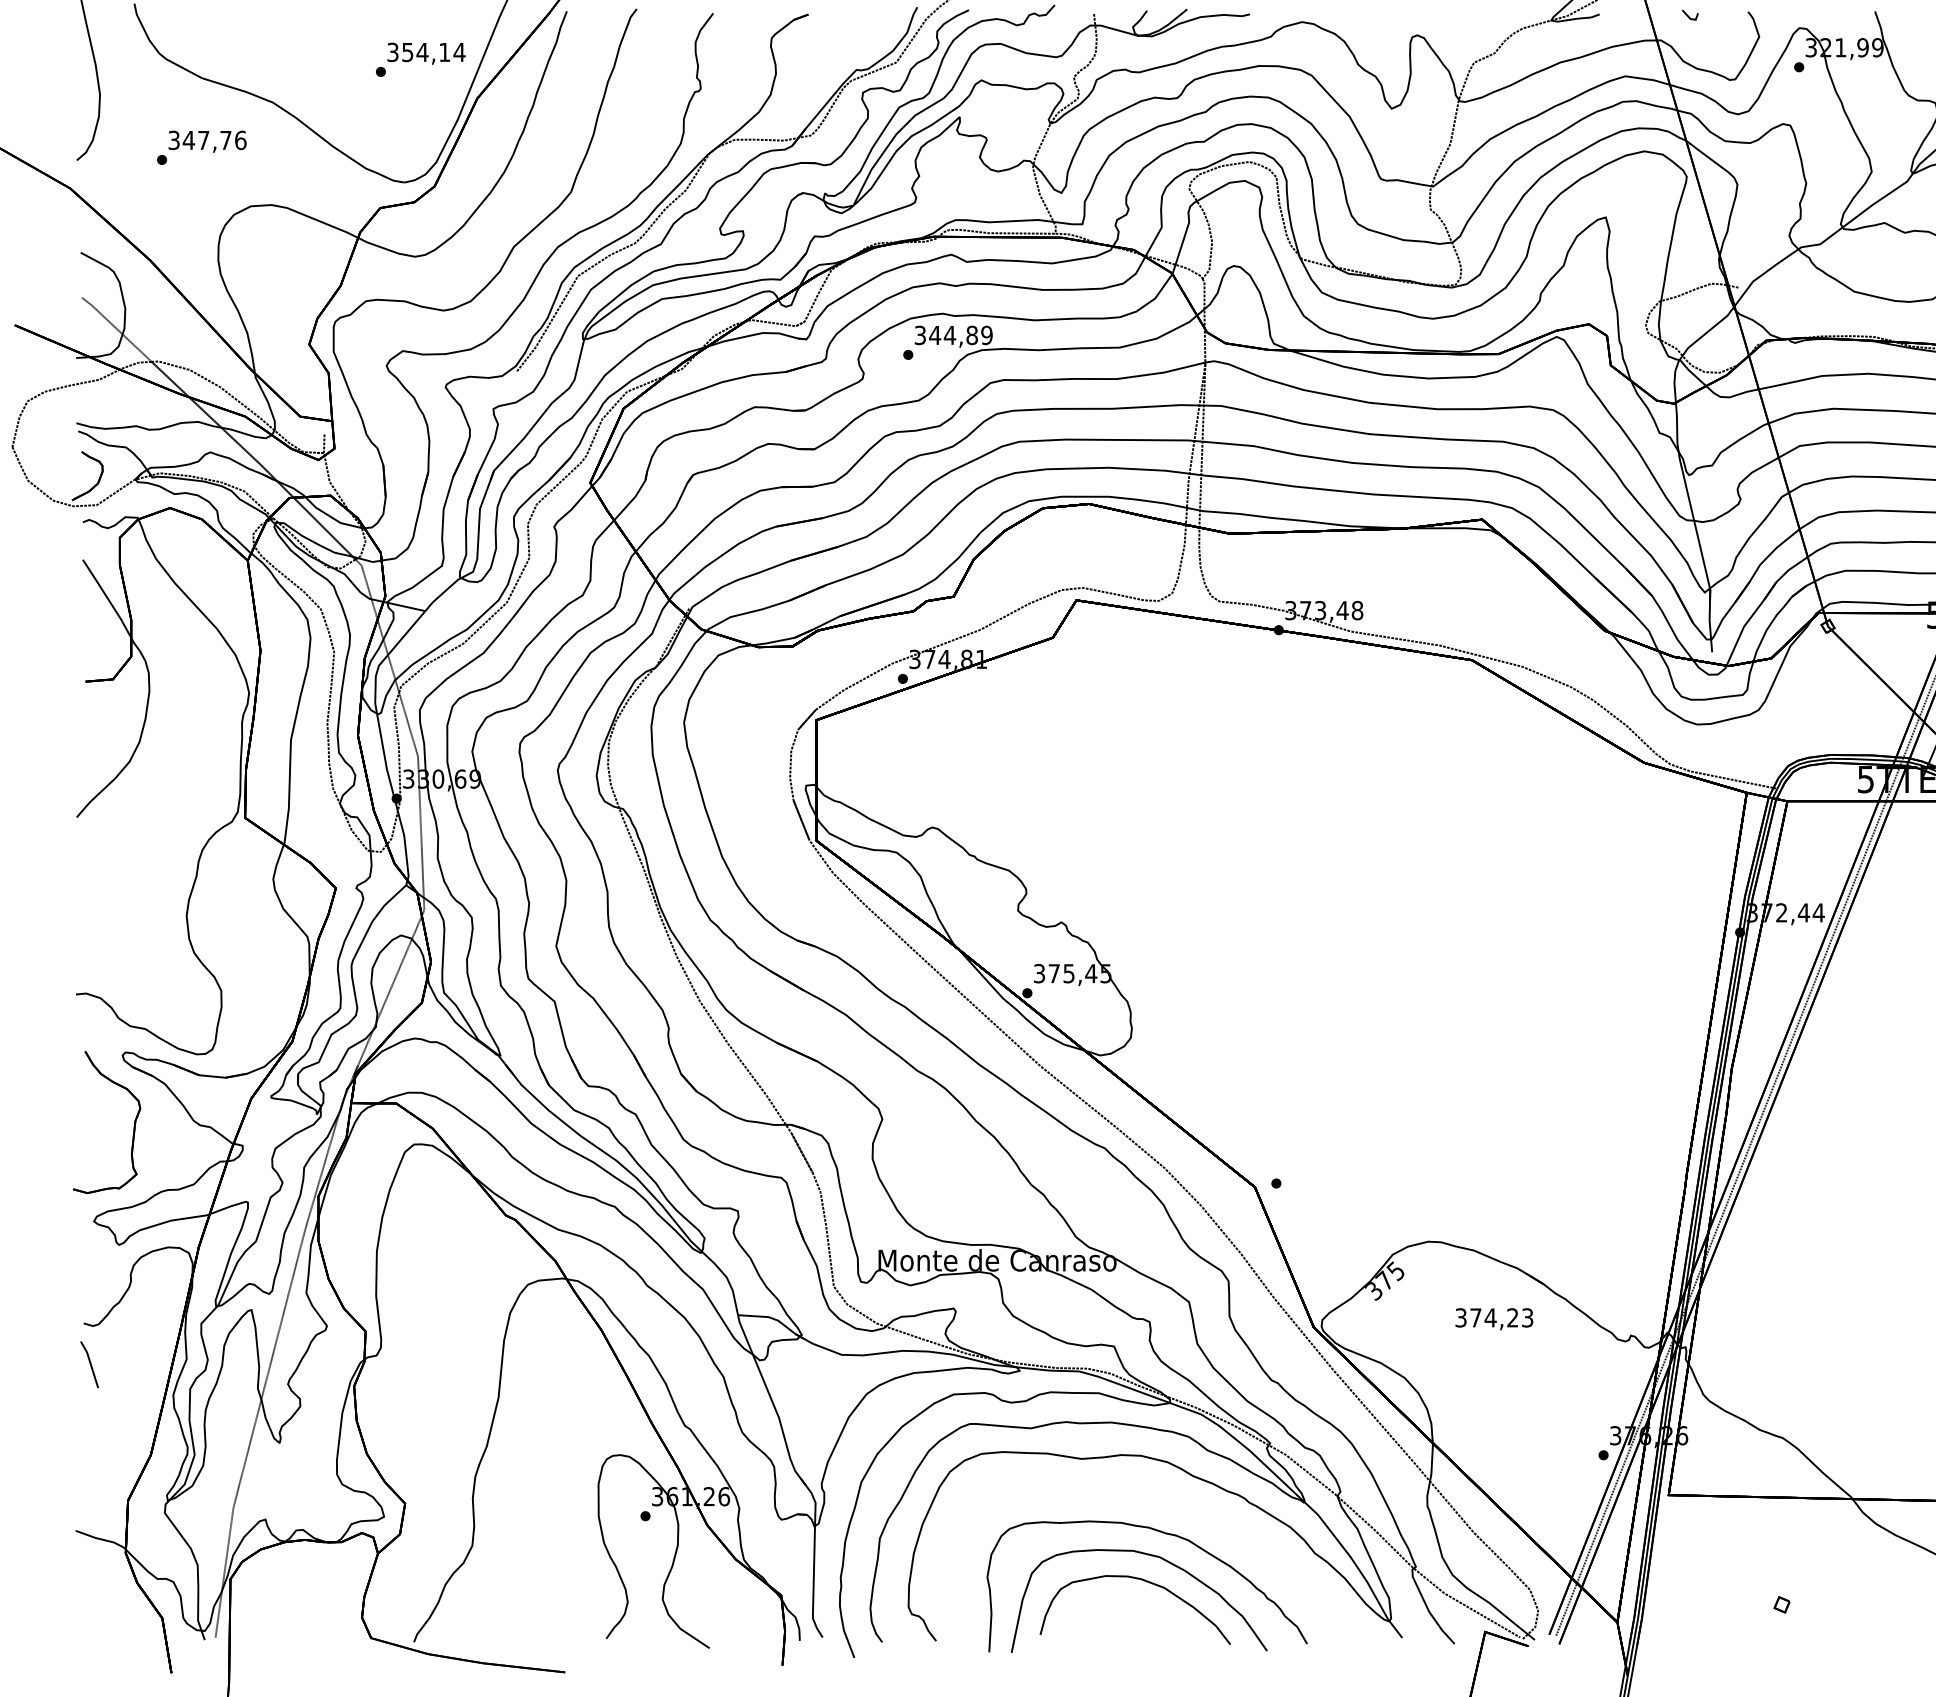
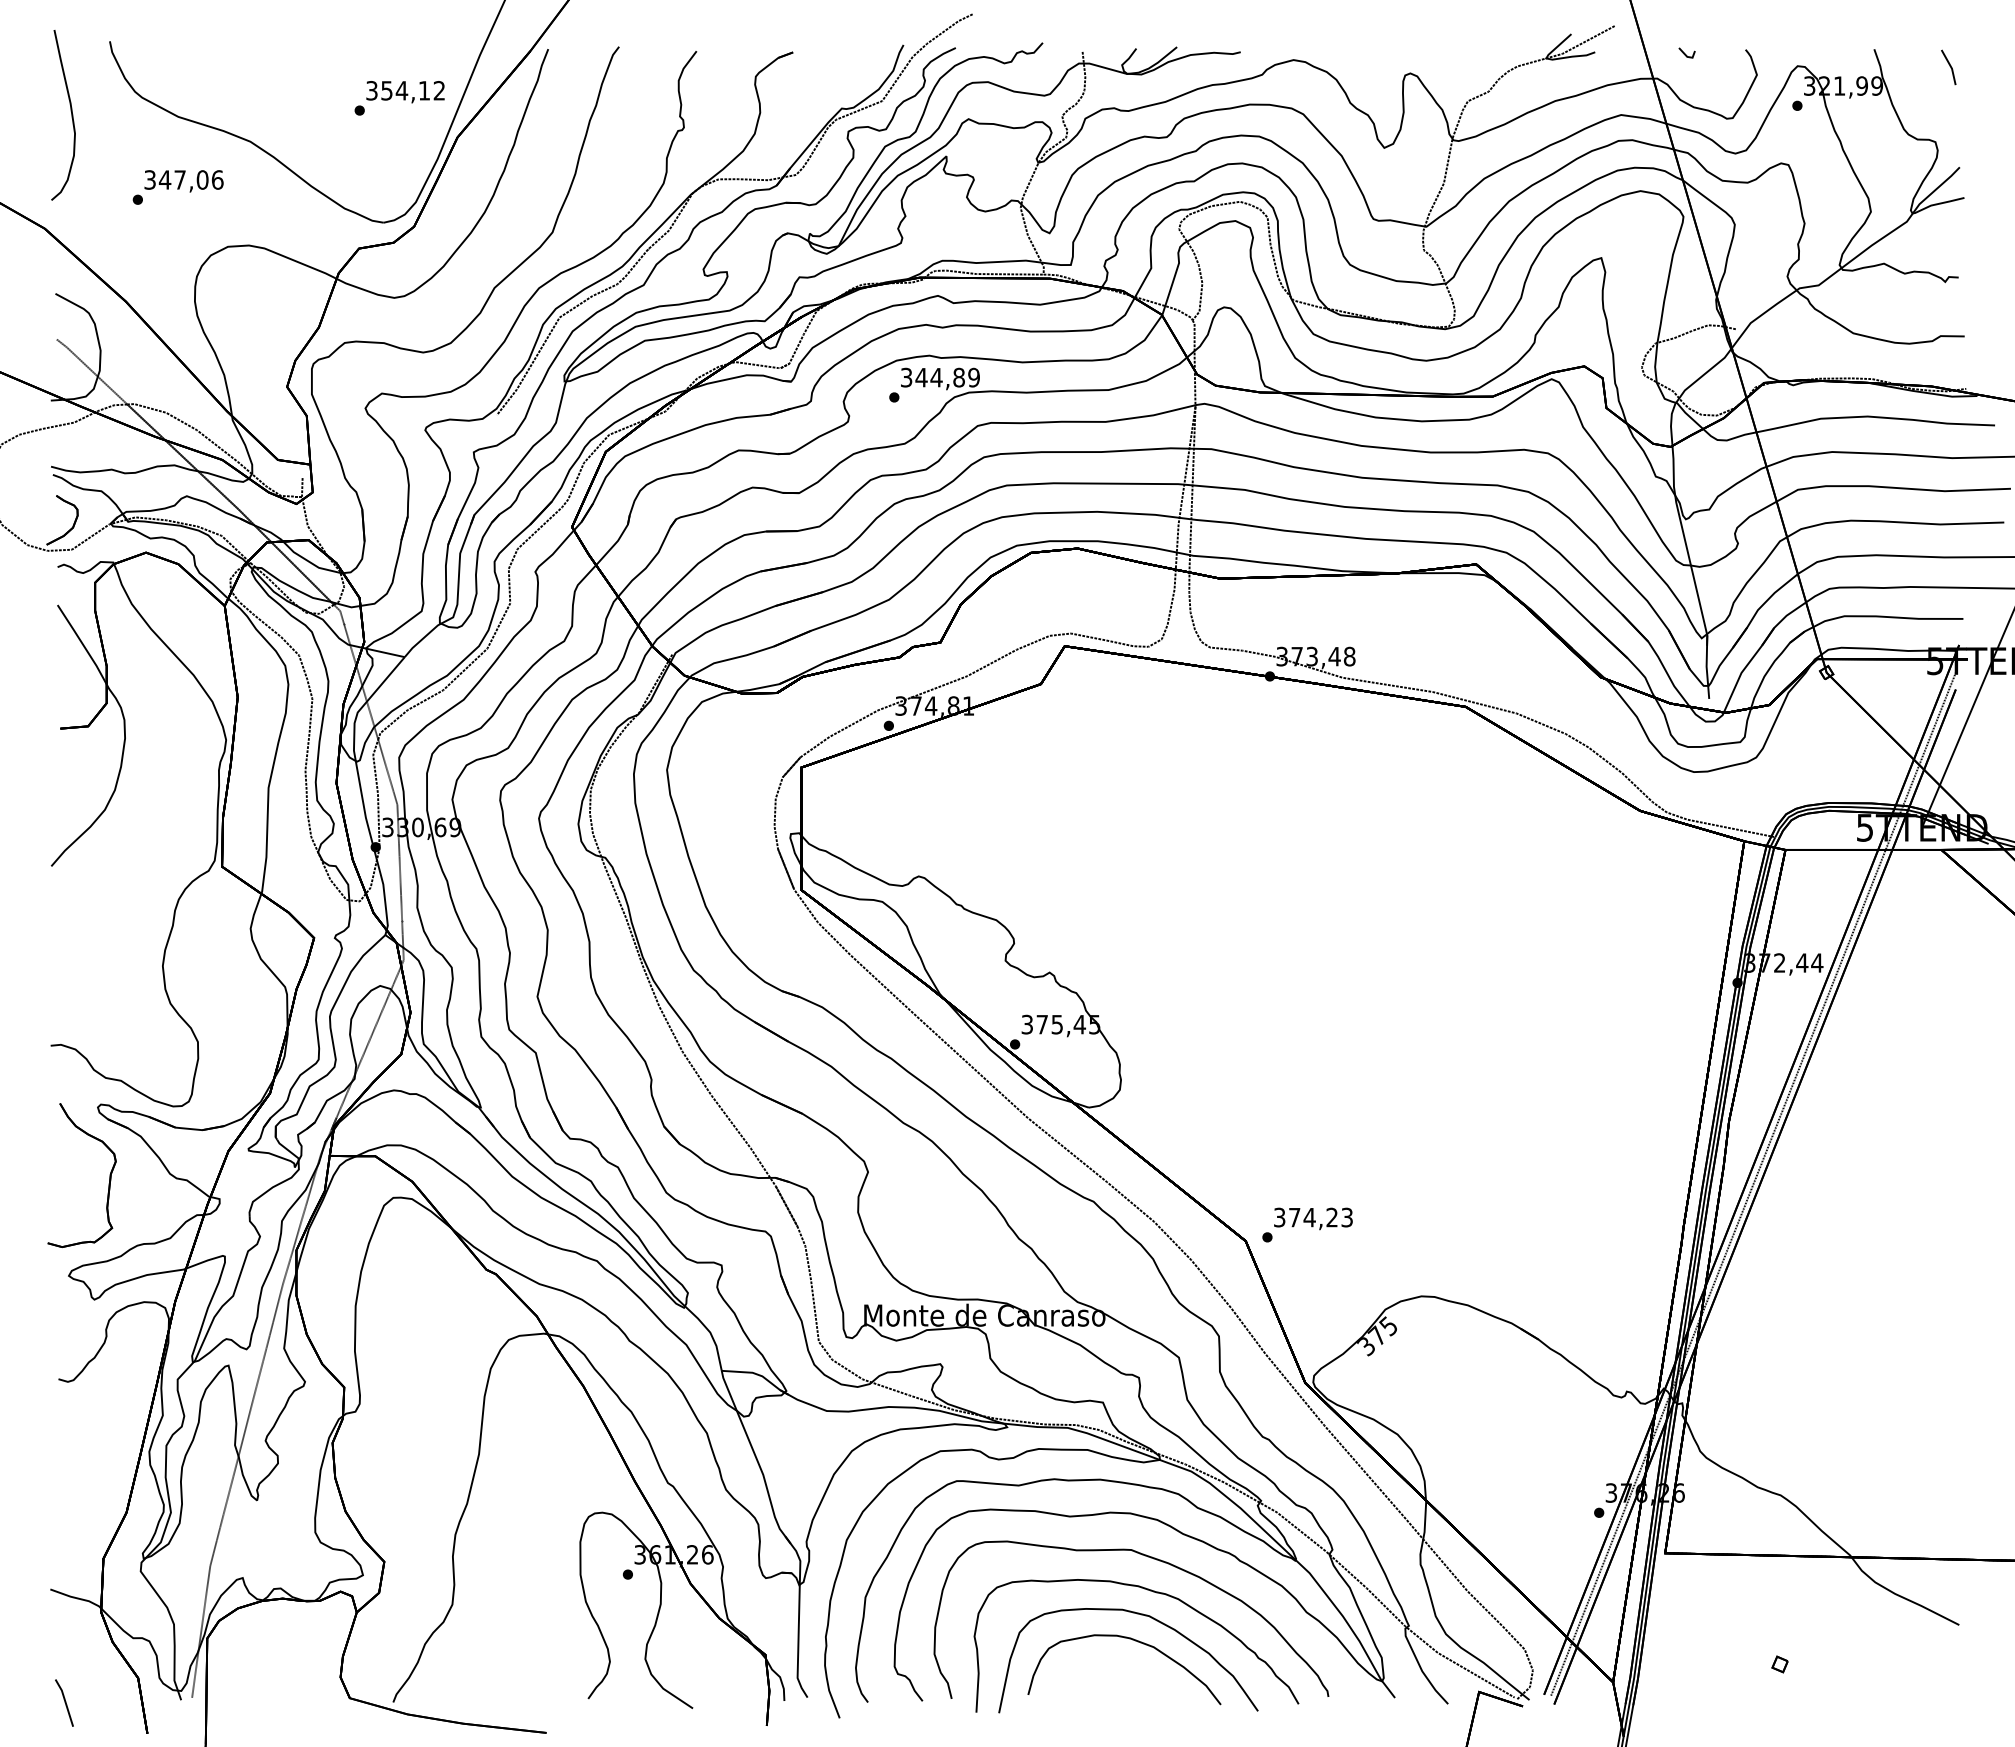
text: (459, 52) -> (439, 90), 354,14 -> 354,12
text: (225, 139) -> (202, 179), 347,76 -> 347,06
text: (1494, 1318) -> (1313, 1218), moved
line: (89, 1364) -> (64, 1702), moved
curve: (1160, 1500) -> (1150, 1558), added

